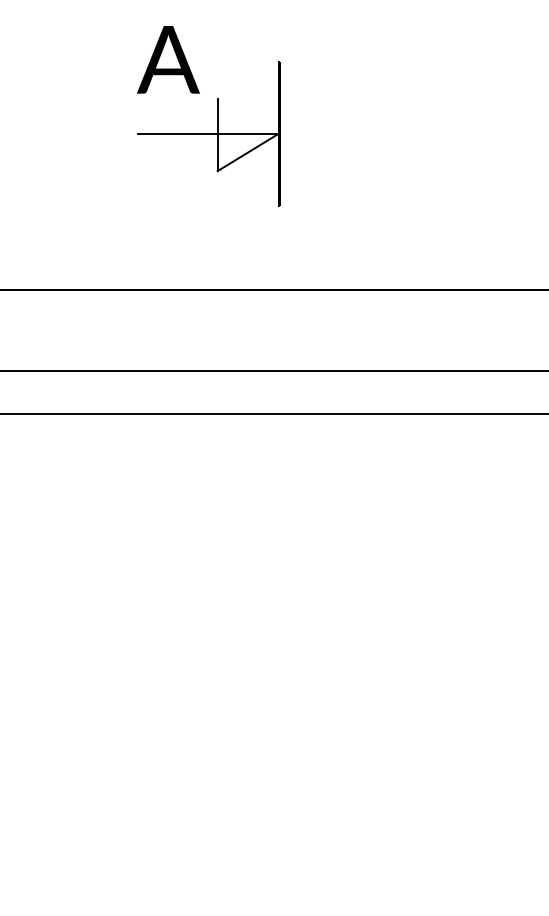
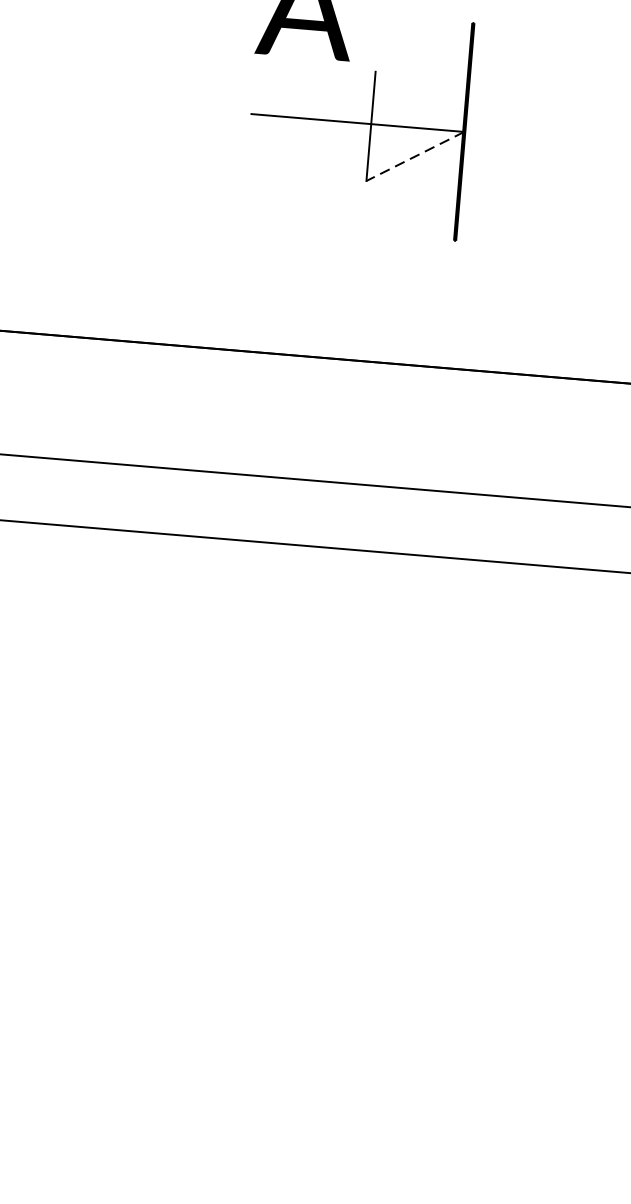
line: (247, 152) -> (413, 156), solid -> dashed

